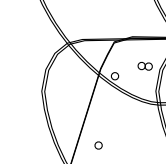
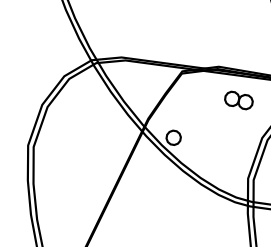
part: (144, 66) -> (237, 100), moved

